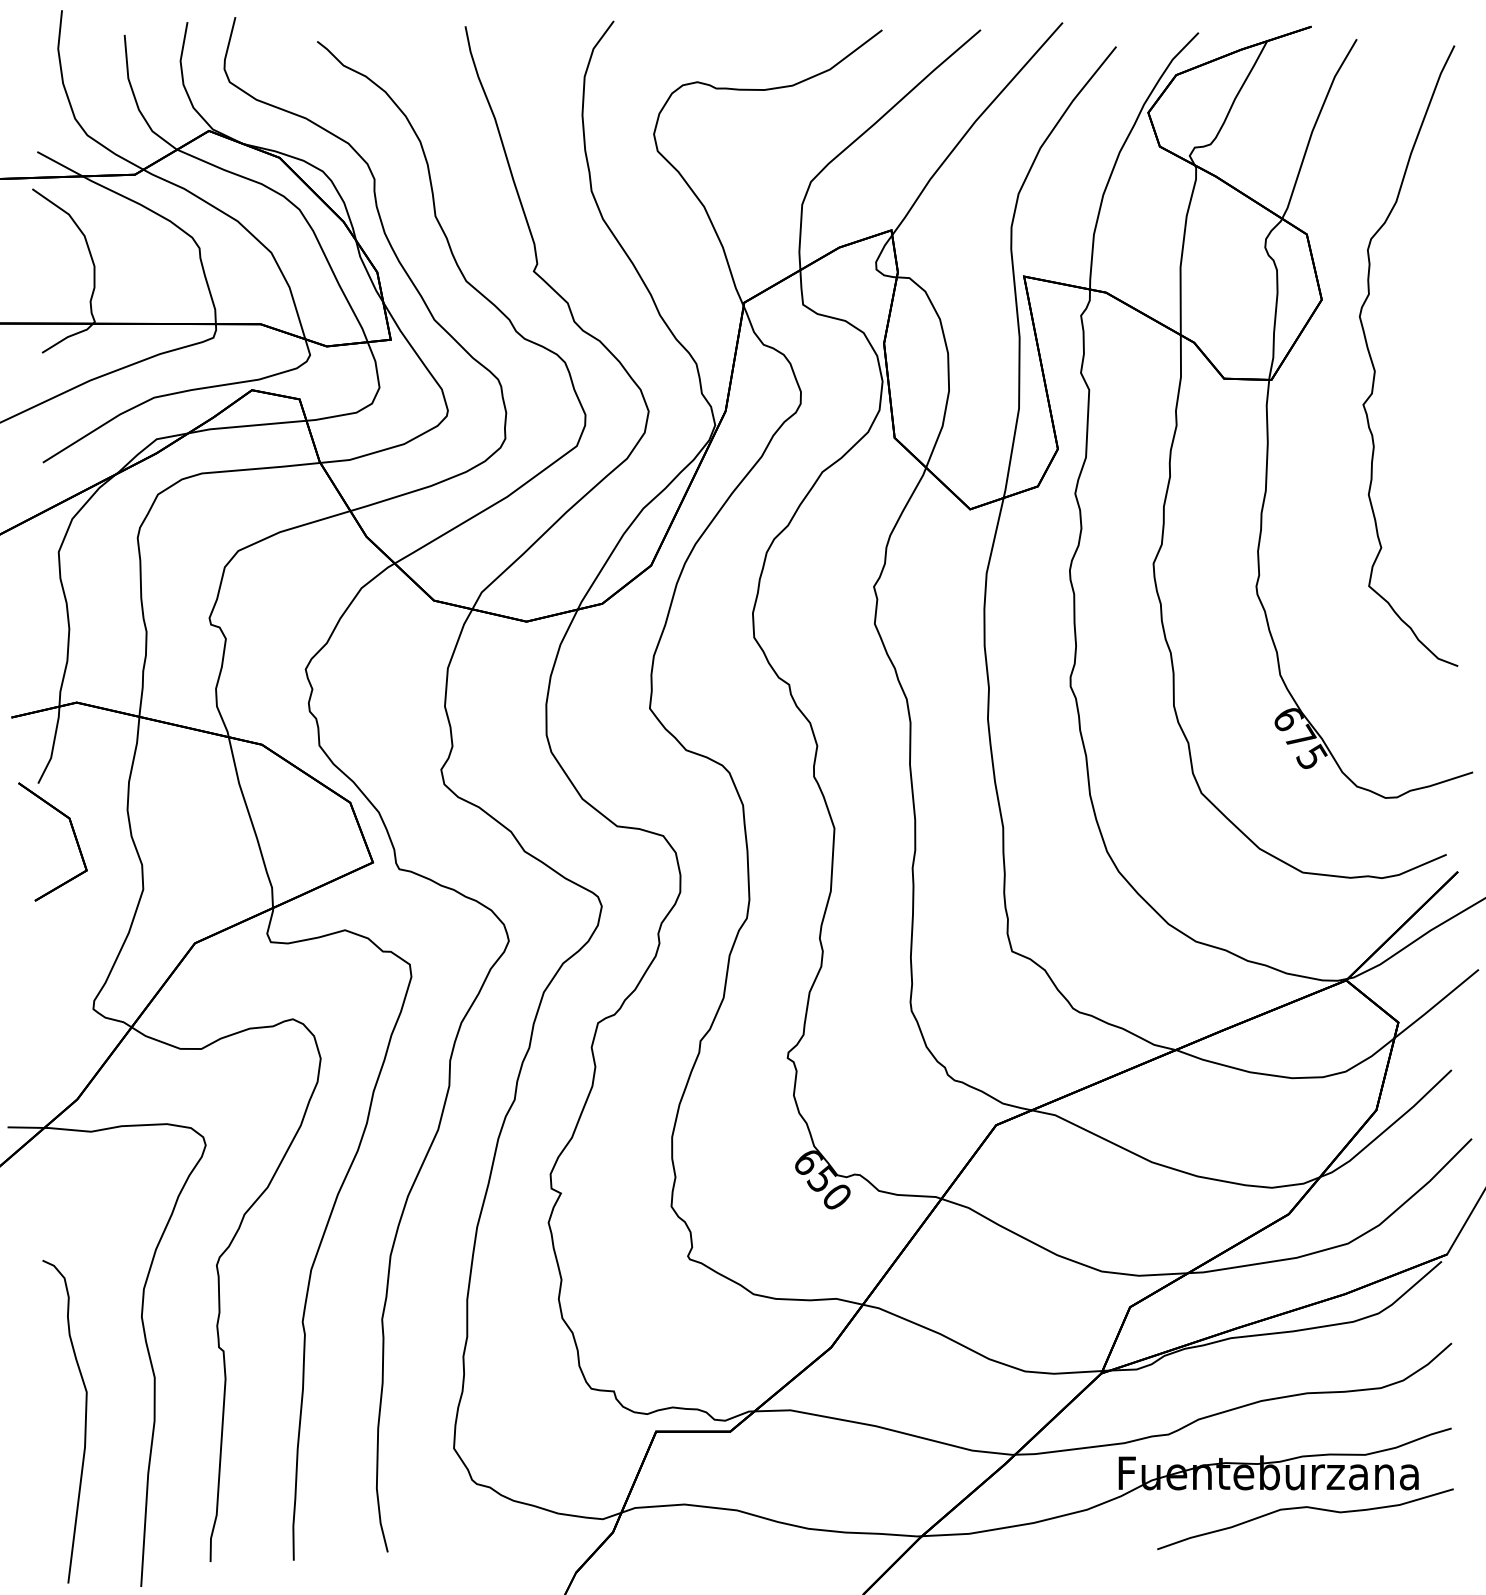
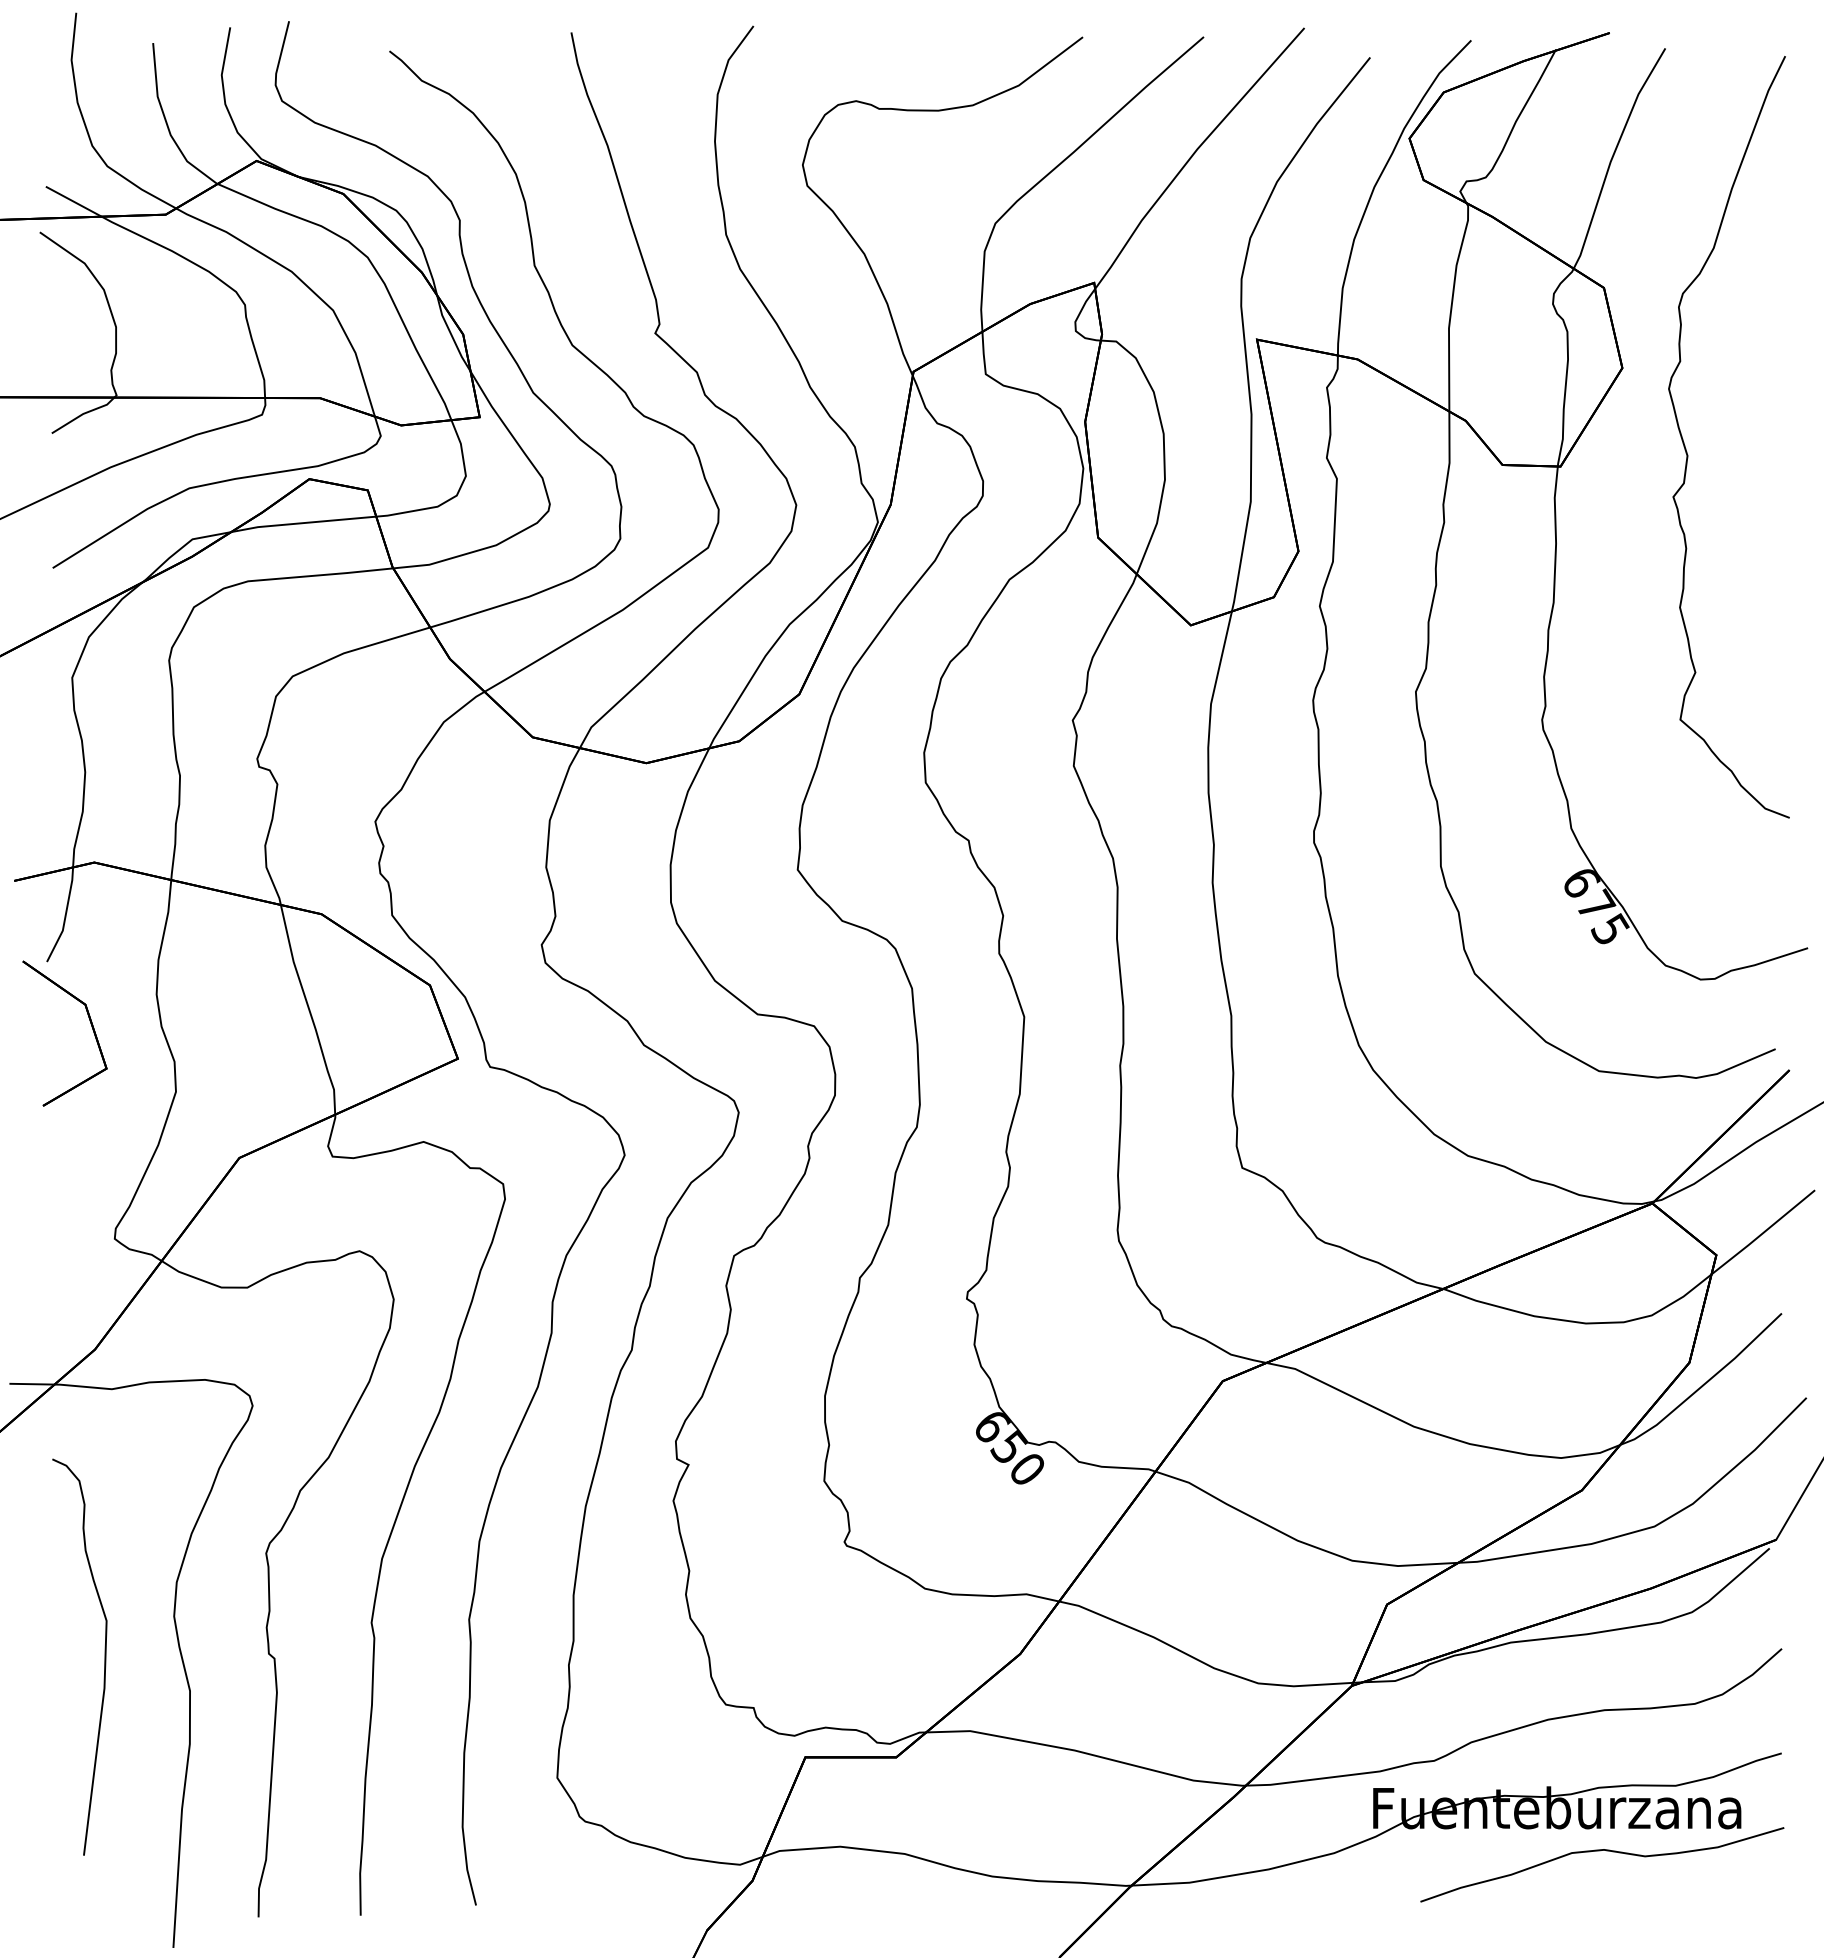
curve: (85, 1421) -> (104, 1656), moved

